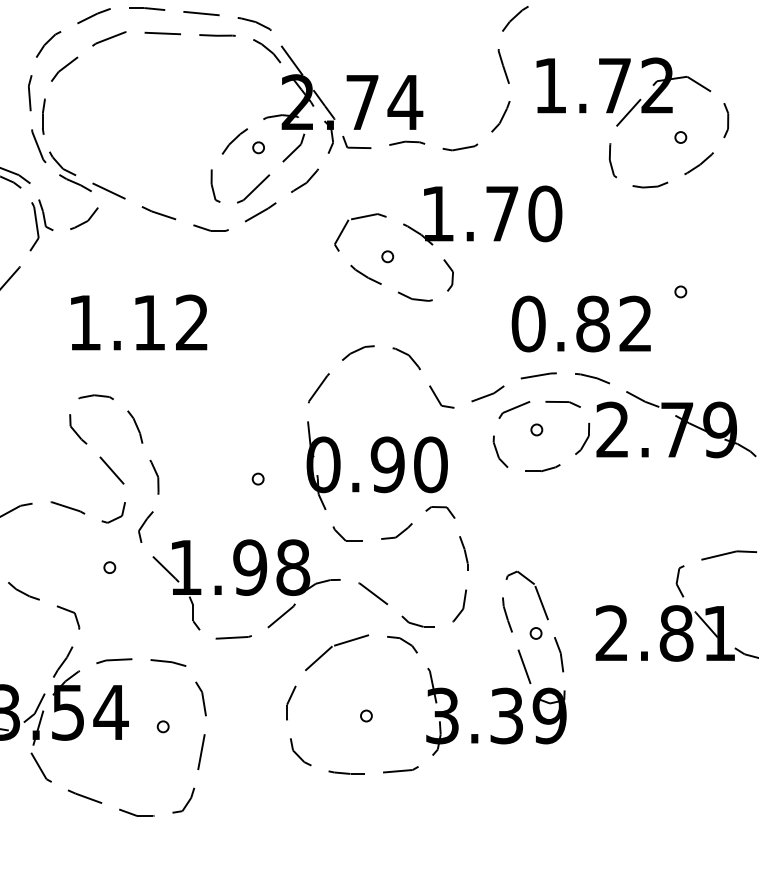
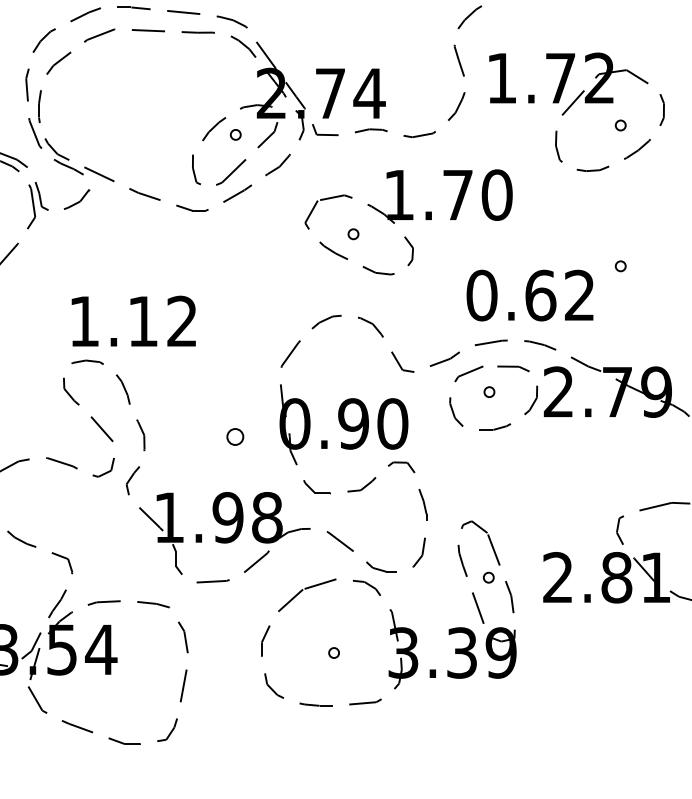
text: (138, 321) -> (133, 320), moved
text: (592, 323) -> (540, 295), 0.82 -> 0.62
part: (258, 478) -> (235, 436), size x1.6
part: (109, 567) -> (99, 517), removed
part: (162, 726) -> (148, 662), removed

